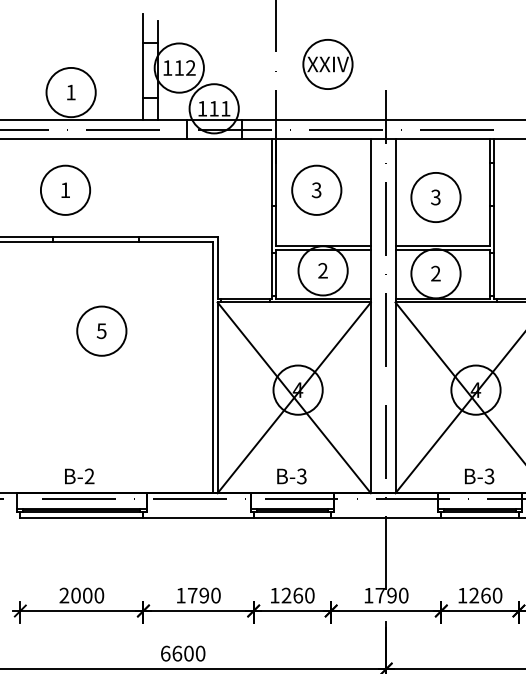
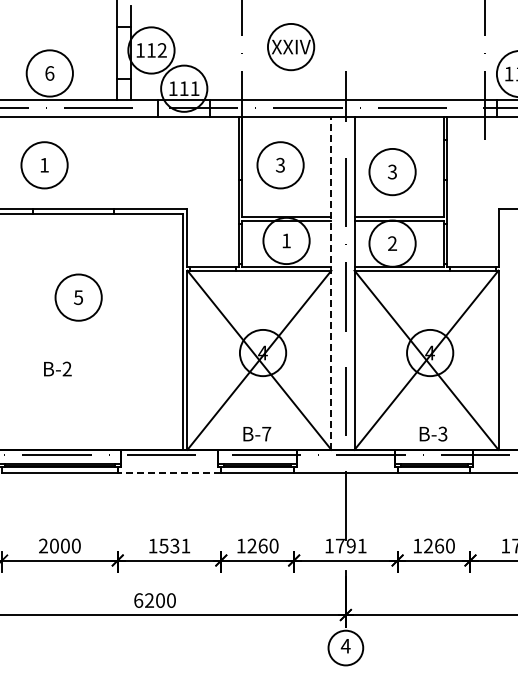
text: (70, 92) -> (49, 73), 1 -> 6
text: (323, 270) -> (286, 240), 2 -> 1
line: (370, 316) -> (331, 283), solid -> dashed
text: (79, 475) -> (57, 368), moved
text: (301, 475) -> (266, 433), -3 -> -7
line: (198, 518) -> (169, 473), solid -> dashed
text: (203, 595) -> (174, 545), 1790 -> 1531
text: (402, 595) -> (361, 545), 1790 -> 1791
text: (177, 653) -> (149, 600), 6600 -> 6200

